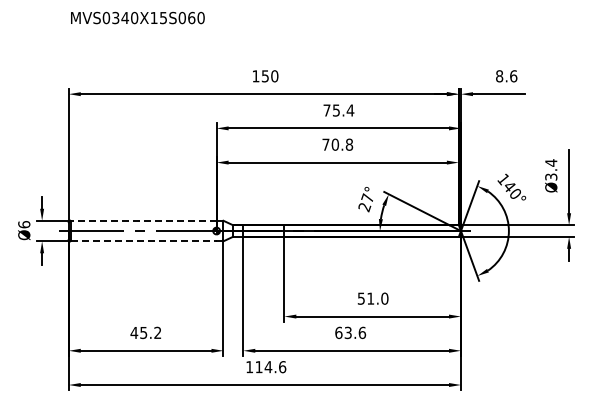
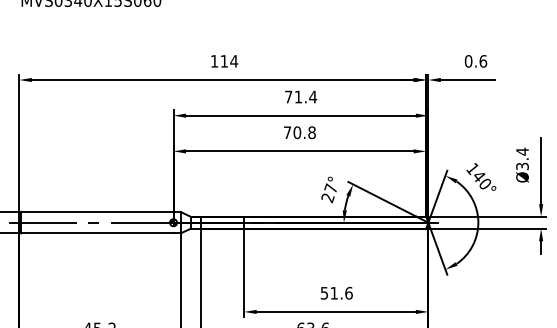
text: (269, 76) -> (228, 61), 150 -> 114
text: (499, 76) -> (468, 61), 8.6 -> 0.6
text: (336, 110) -> (298, 97), 75.4 -> 71.4
line: (143, 220) -> (97, 211), dashed -> solid
line: (144, 241) -> (98, 233), dashed -> solid
text: (384, 298) -> (348, 293), 51.0 -> 51.6

